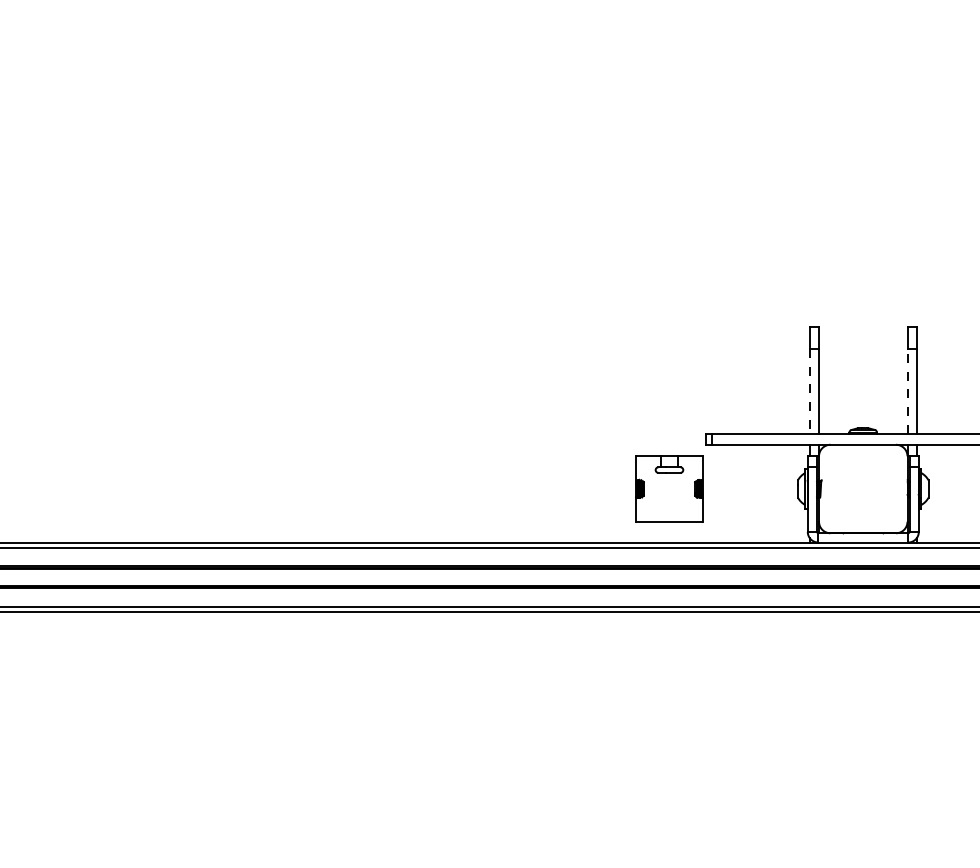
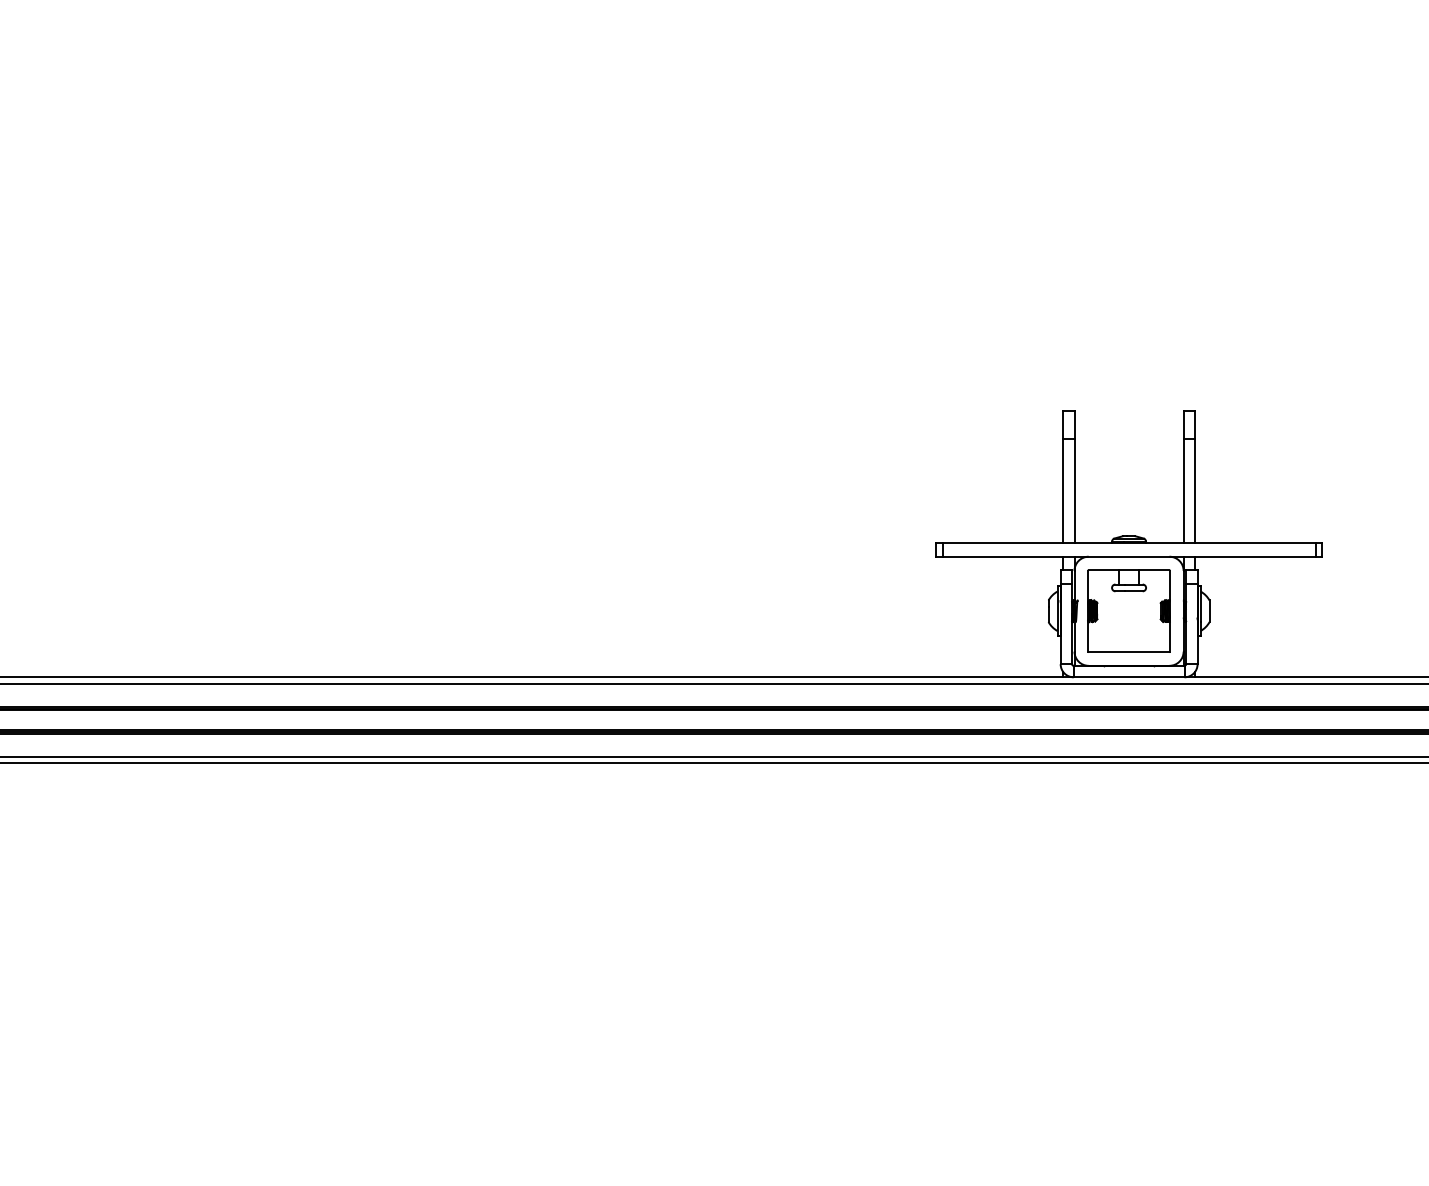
line: (810, 391) -> (1063, 491), dashed -> solid
line: (907, 391) -> (1183, 490), dashed -> solid
part: (669, 488) -> (1128, 610), moved

